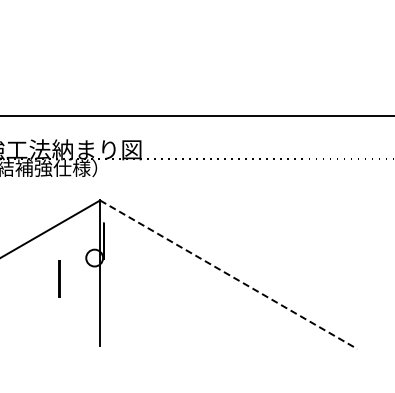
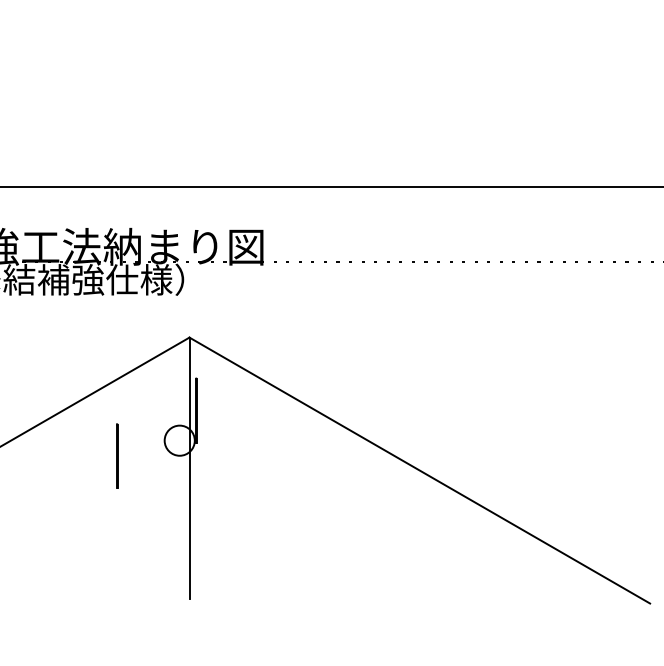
line: (228, 274) -> (419, 470), dashed -> solid
line: (59, 278) -> (116, 455), moved

